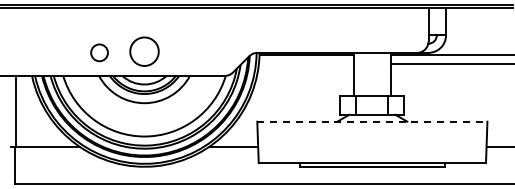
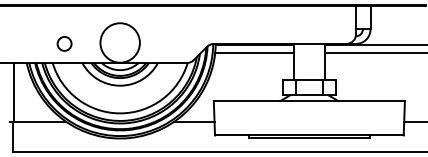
circle: (144, 51) -> (120, 42), size x1.67
circle: (99, 52) -> (64, 43), moved
line: (305, 63) -> (253, 52), added
line: (372, 121) -> (309, 100), dashed -> solid

